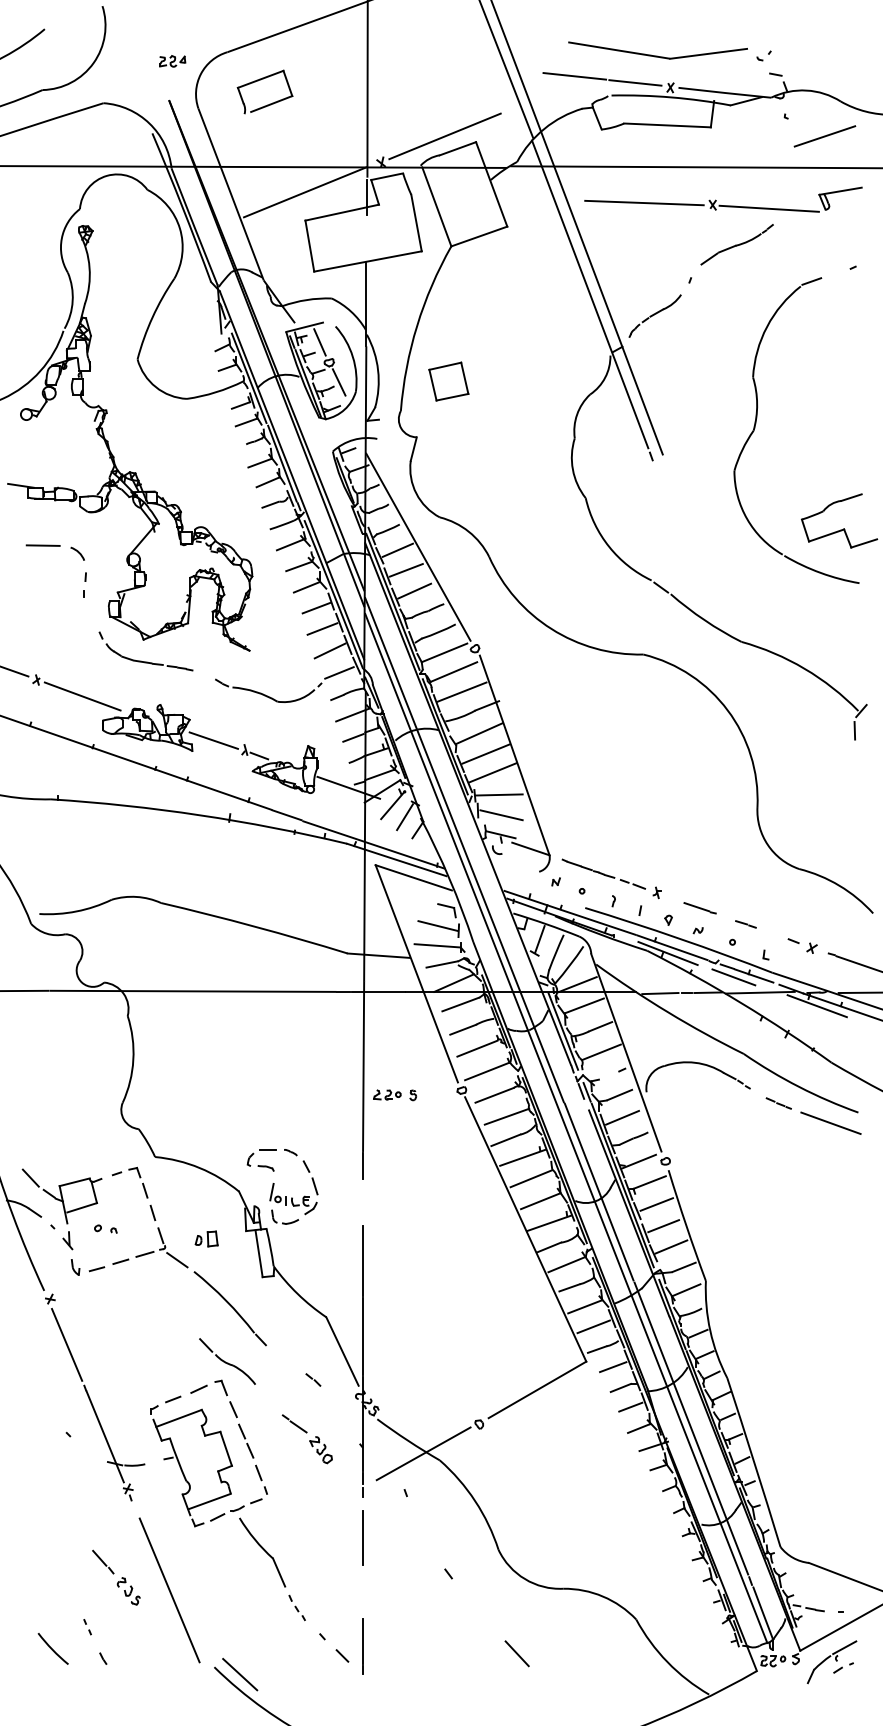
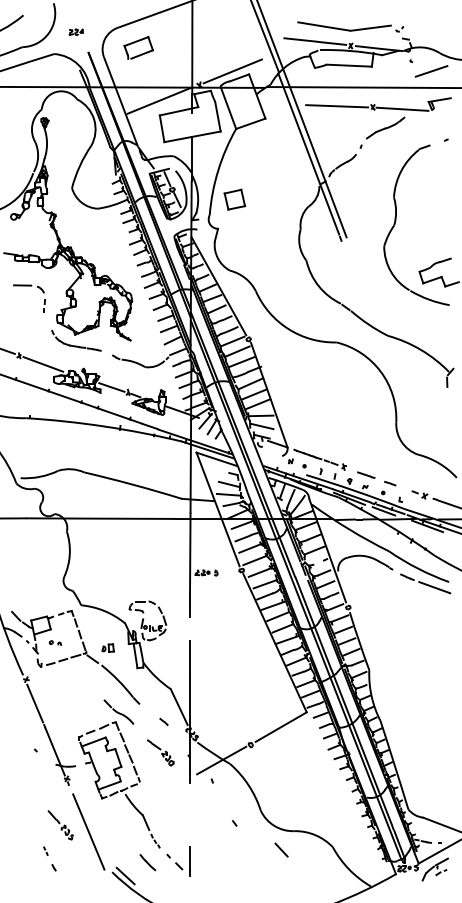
part: (170, 60) -> (75, 31), moved
line: (362, 1537) -> (189, 804), removed
line: (52, 1648) -> (147, 862), moved
line: (517, 1652) -> (281, 849), moved

